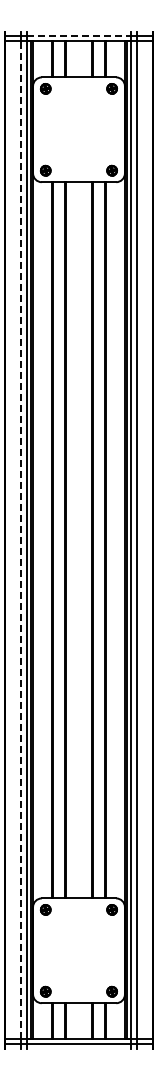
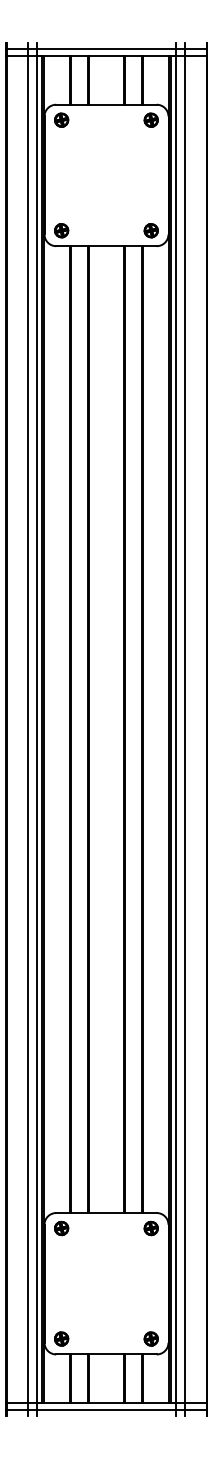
line: (78, 36) -> (105, 49), dashed -> solid
line: (21, 540) -> (28, 729), dashed -> solid

